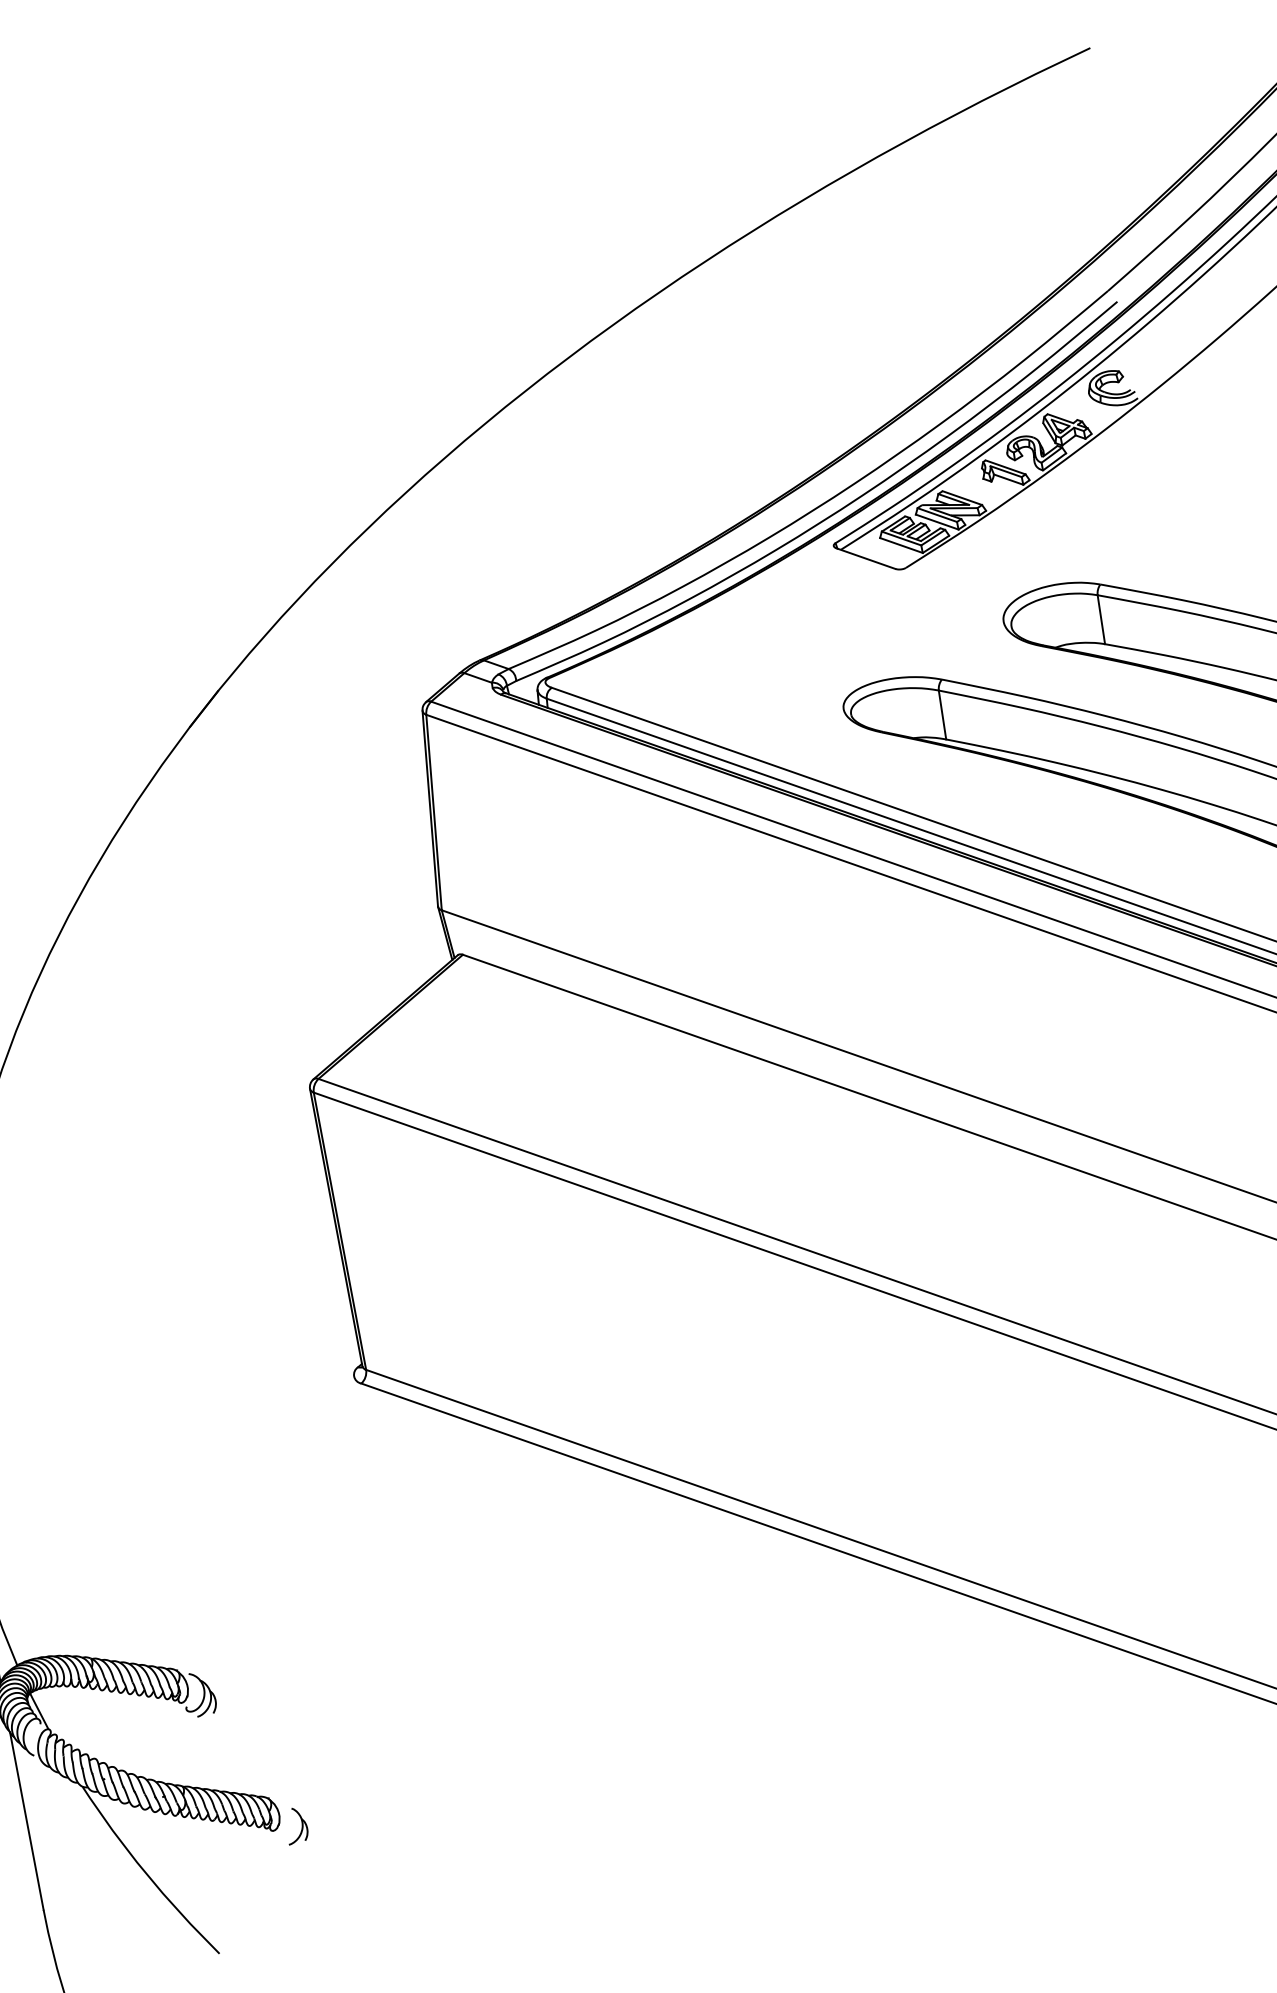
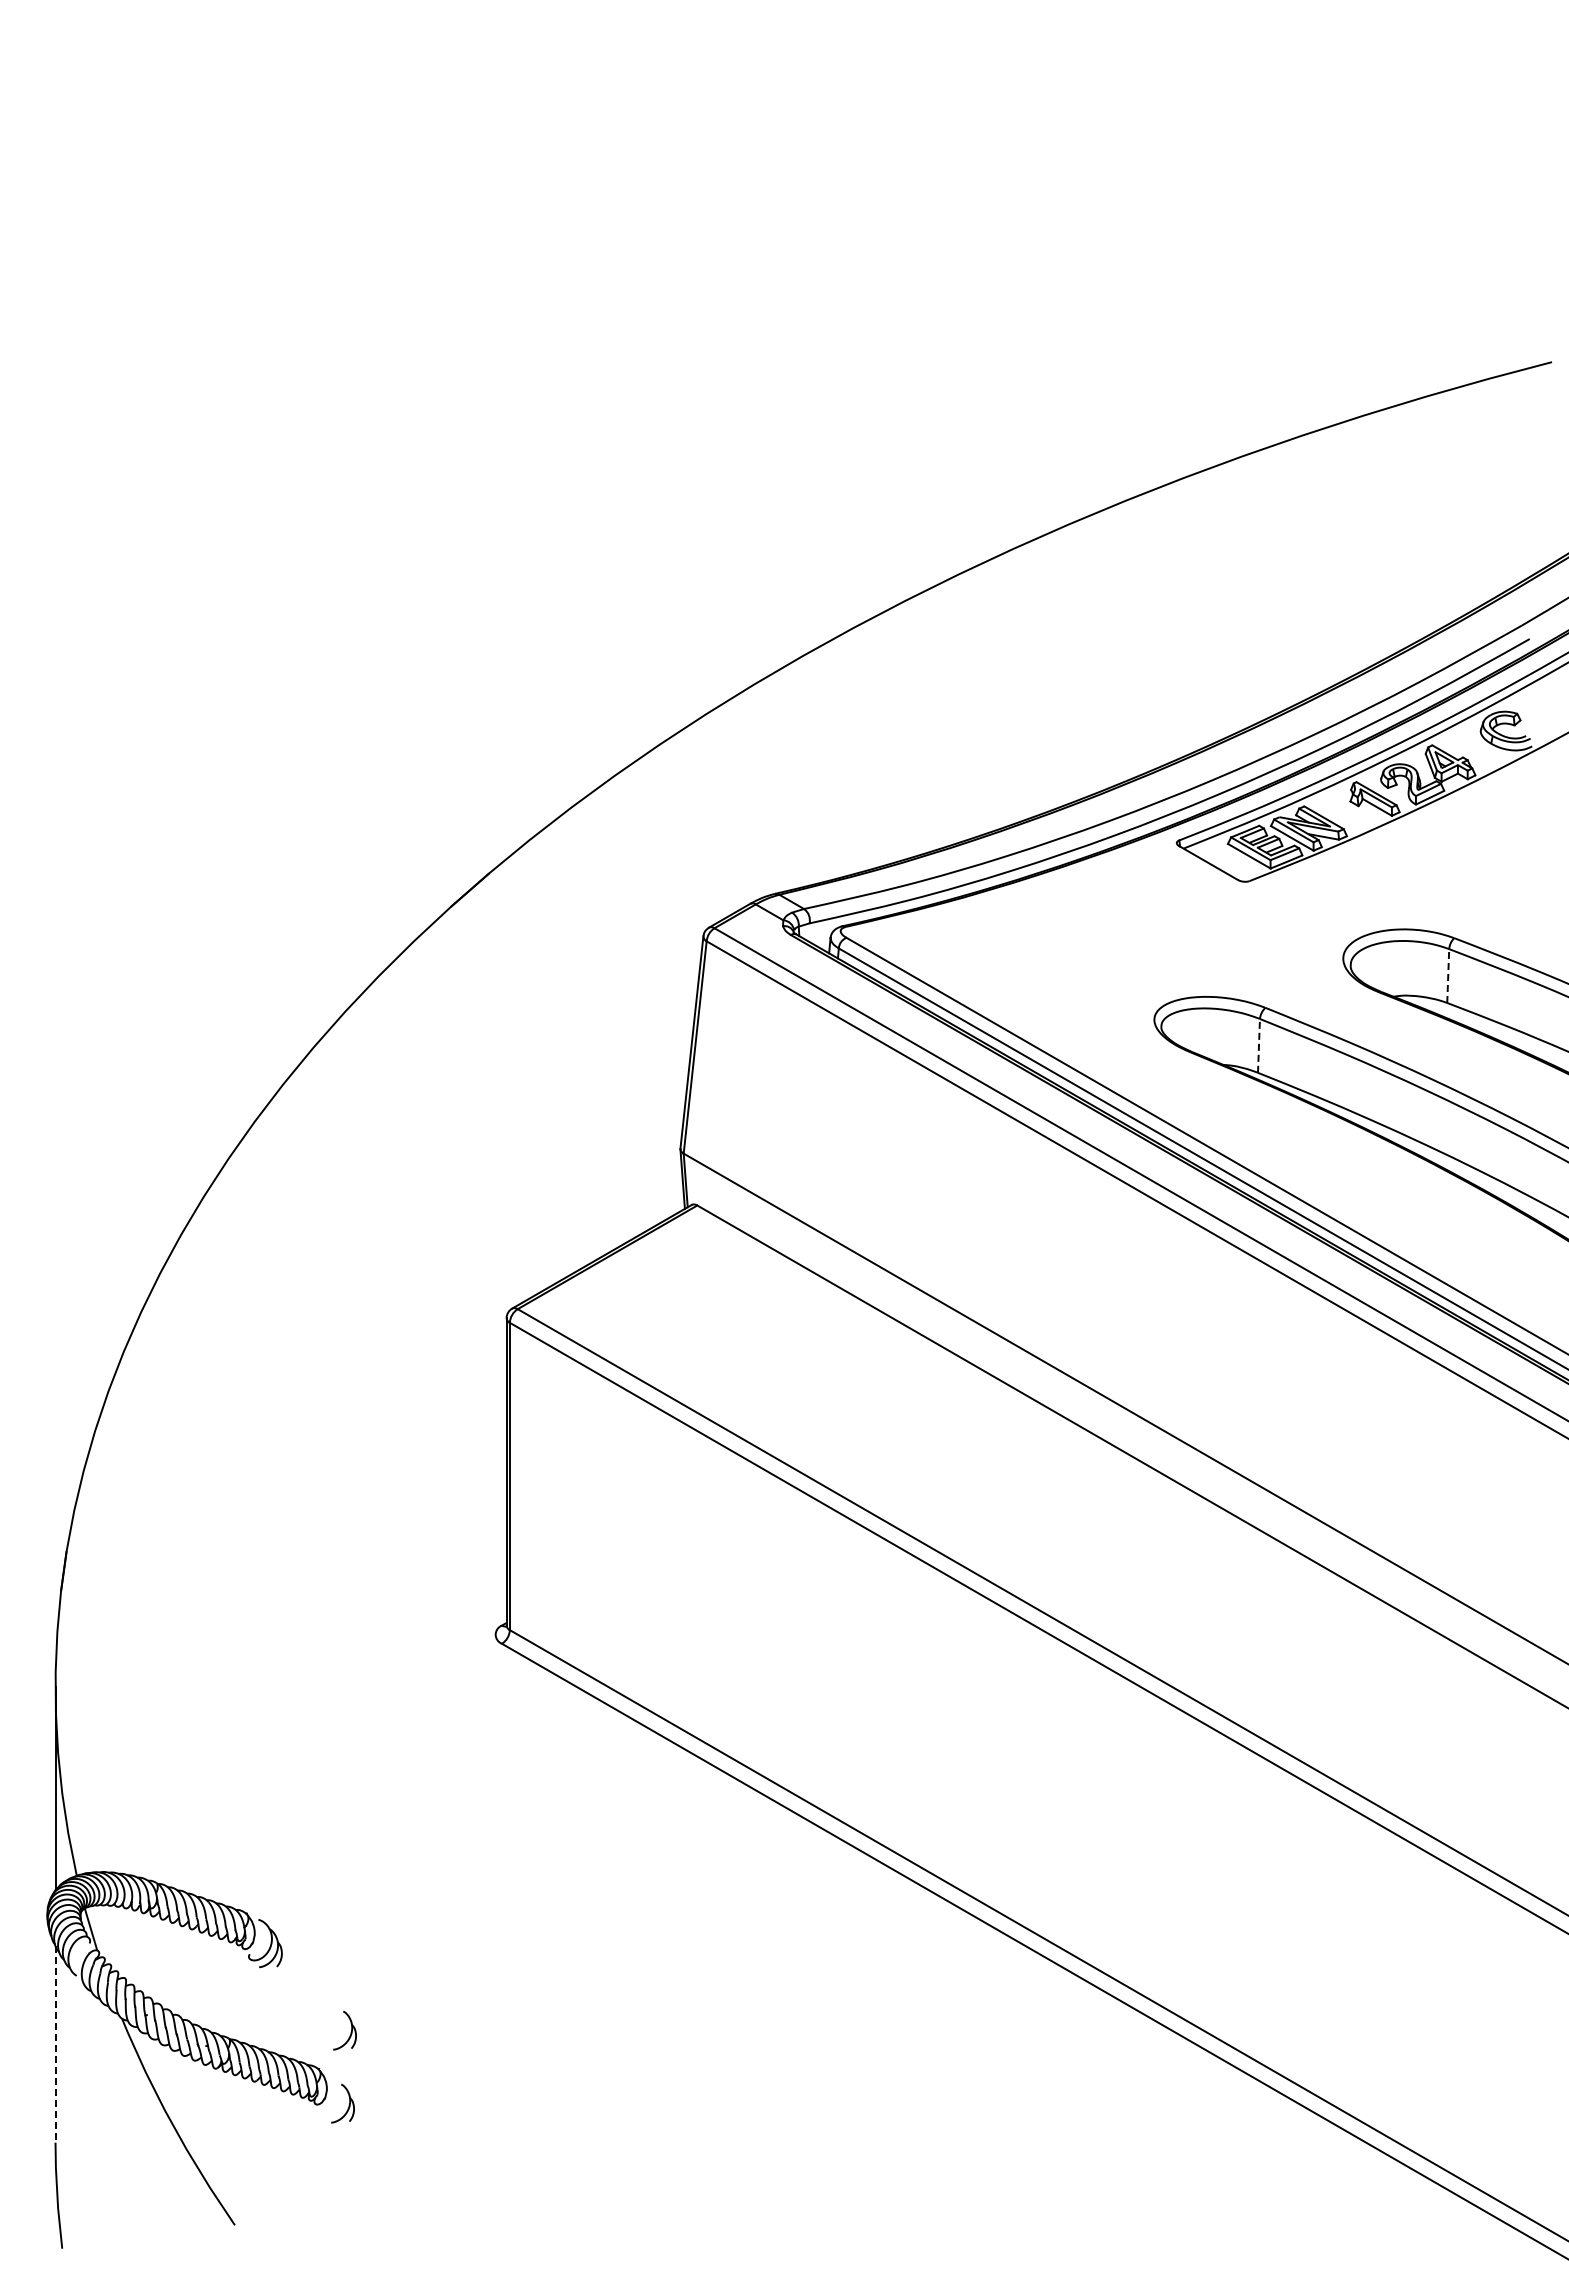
line: (1101, 620) -> (1448, 976), solid -> dashed
line: (942, 714) -> (1258, 1045), solid -> dashed
part: (290, 1760) -> (350, 2032), added
line: (26, 1821) -> (55, 2044), solid -> dashed

